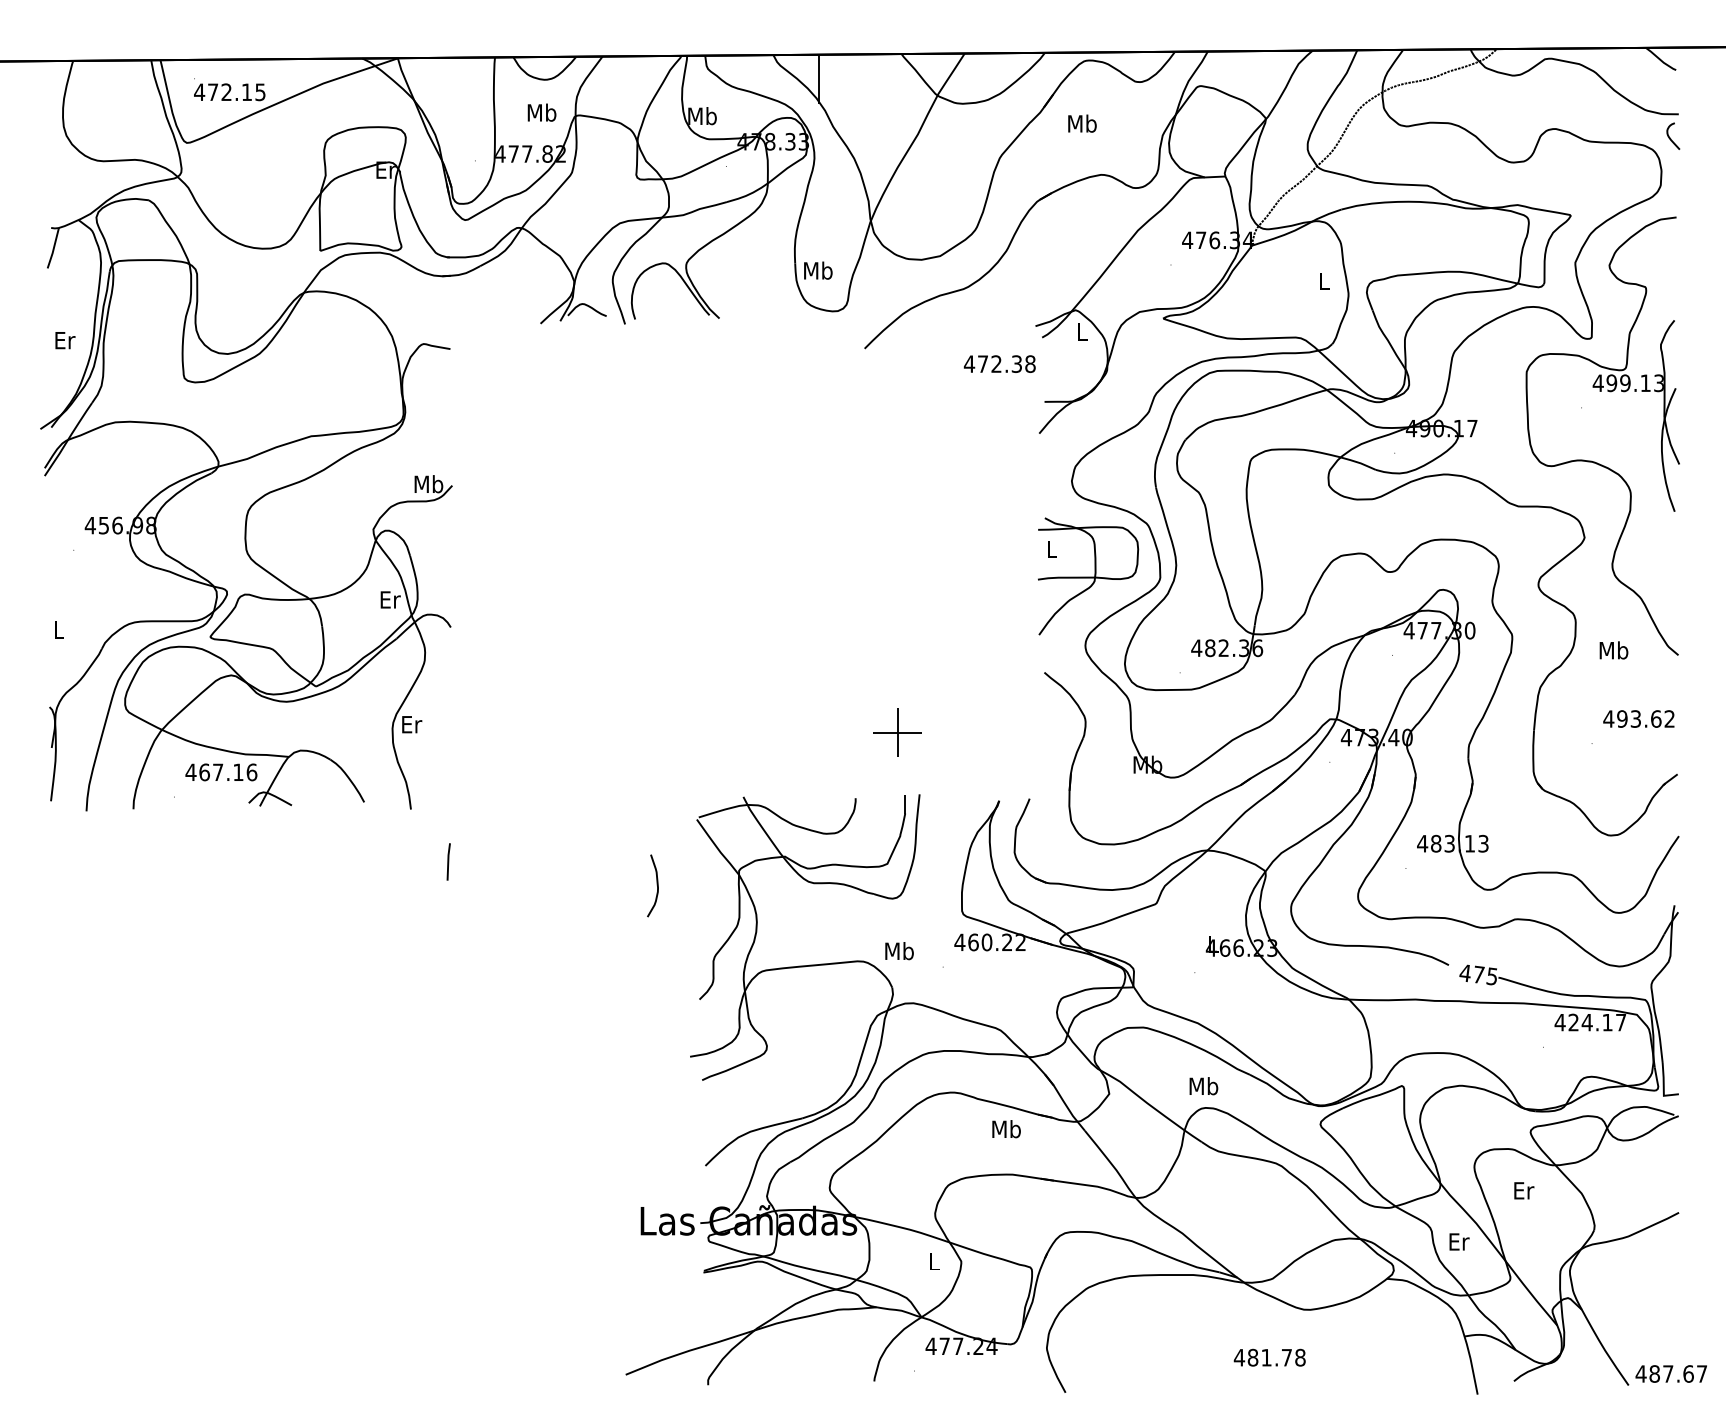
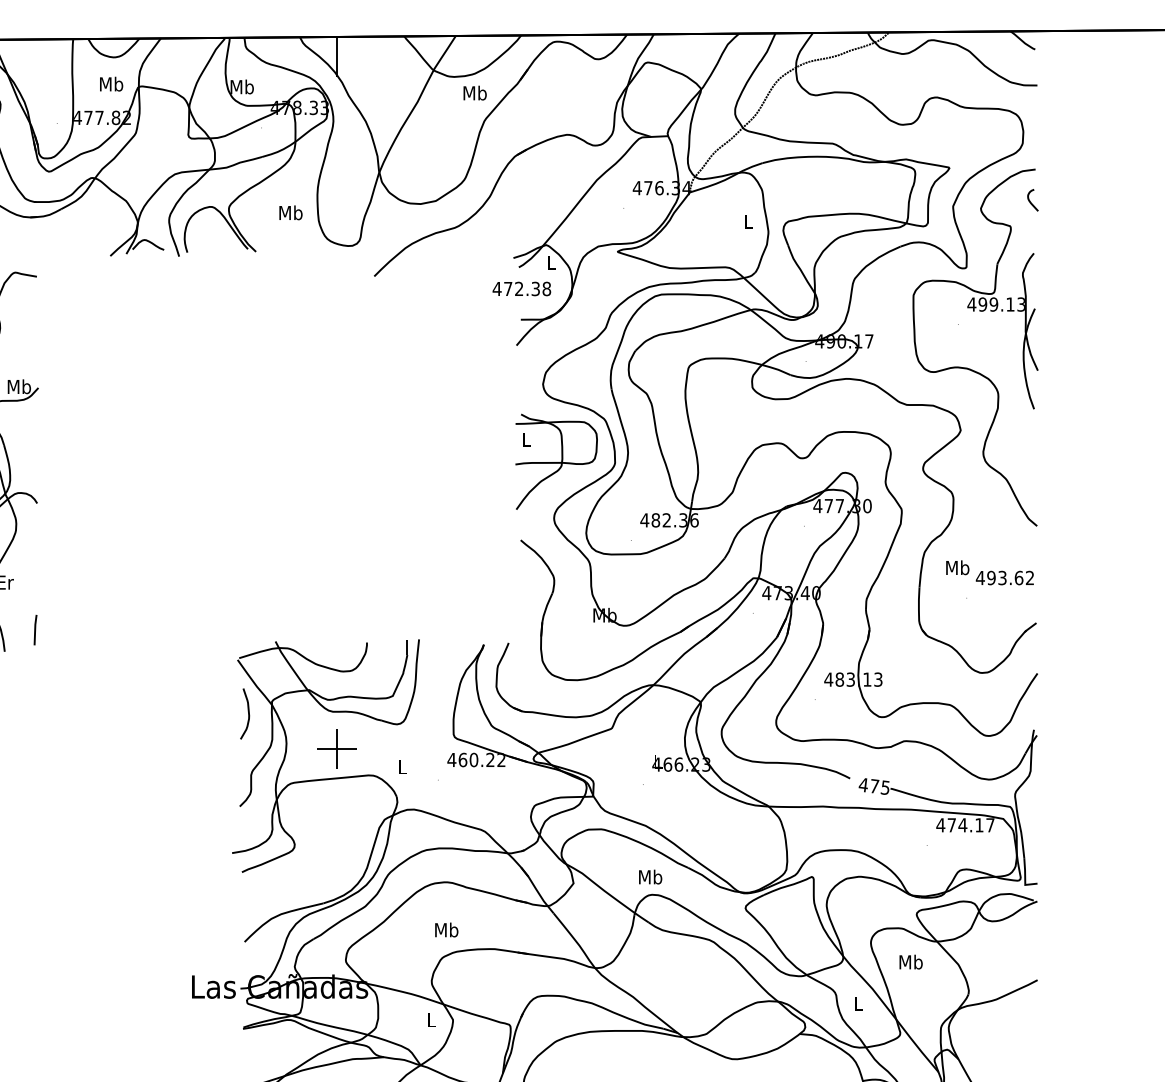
text: (1082, 123) -> (475, 92), moved
curve: (1670, 137) -> (1030, 201), moved
text: (818, 270) -> (291, 212), moved
text: (999, 363) -> (521, 288), moved
text: (1613, 650) -> (957, 567), moved
part: (897, 732) -> (336, 748), moved
line: (448, 861) -> (35, 629), moved
curve: (656, 885) -> (247, 713), moved
text: (899, 951) -> (402, 767), Mb -> L
text: (1573, 1022) -> (951, 825), 424.17 -> 474.17
text: (1006, 1129) -> (446, 930), moved
text: (1523, 1190) -> (910, 962), Er -> Mb
text: (1459, 1241) -> (858, 1003), Er -> L

